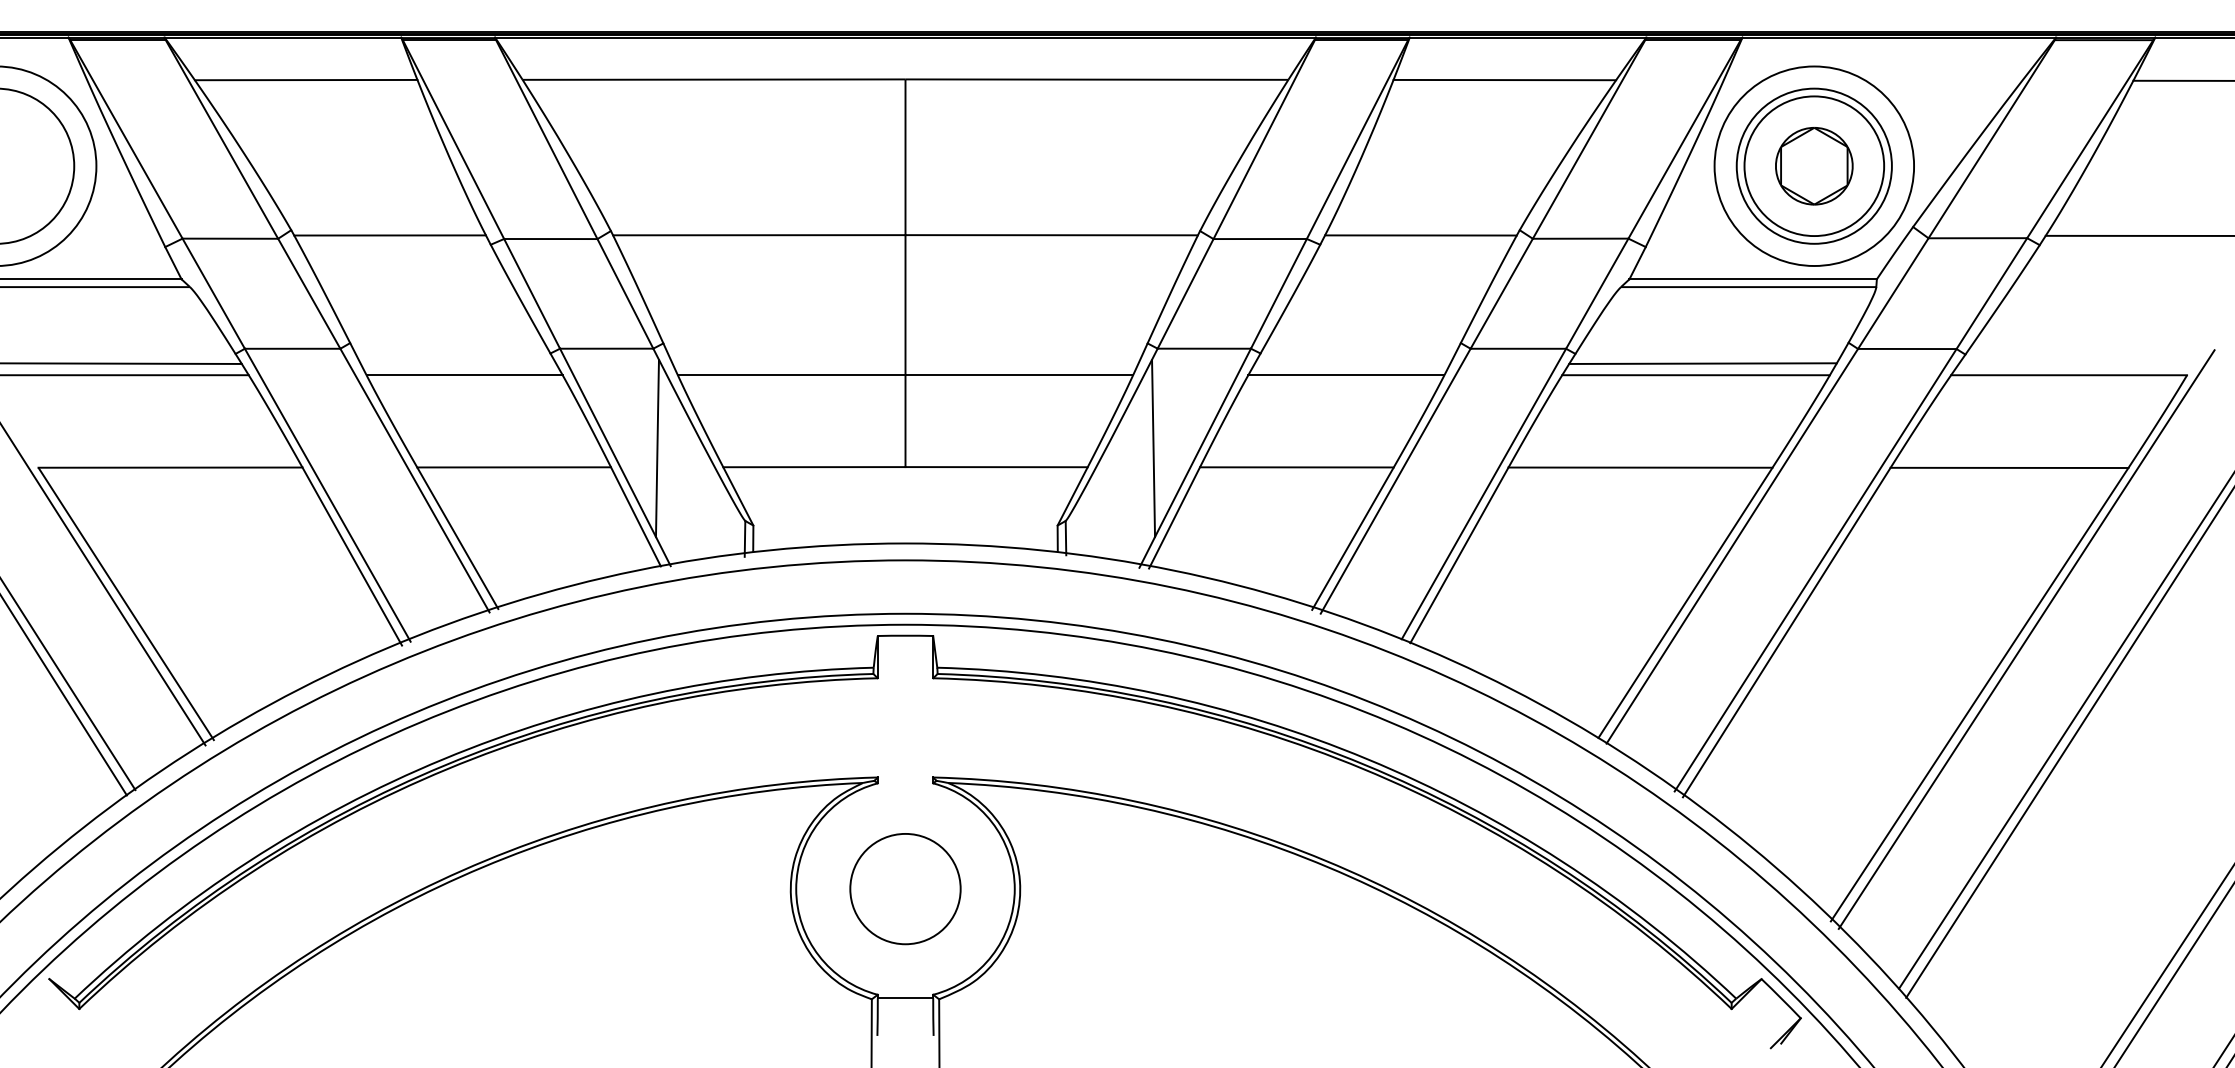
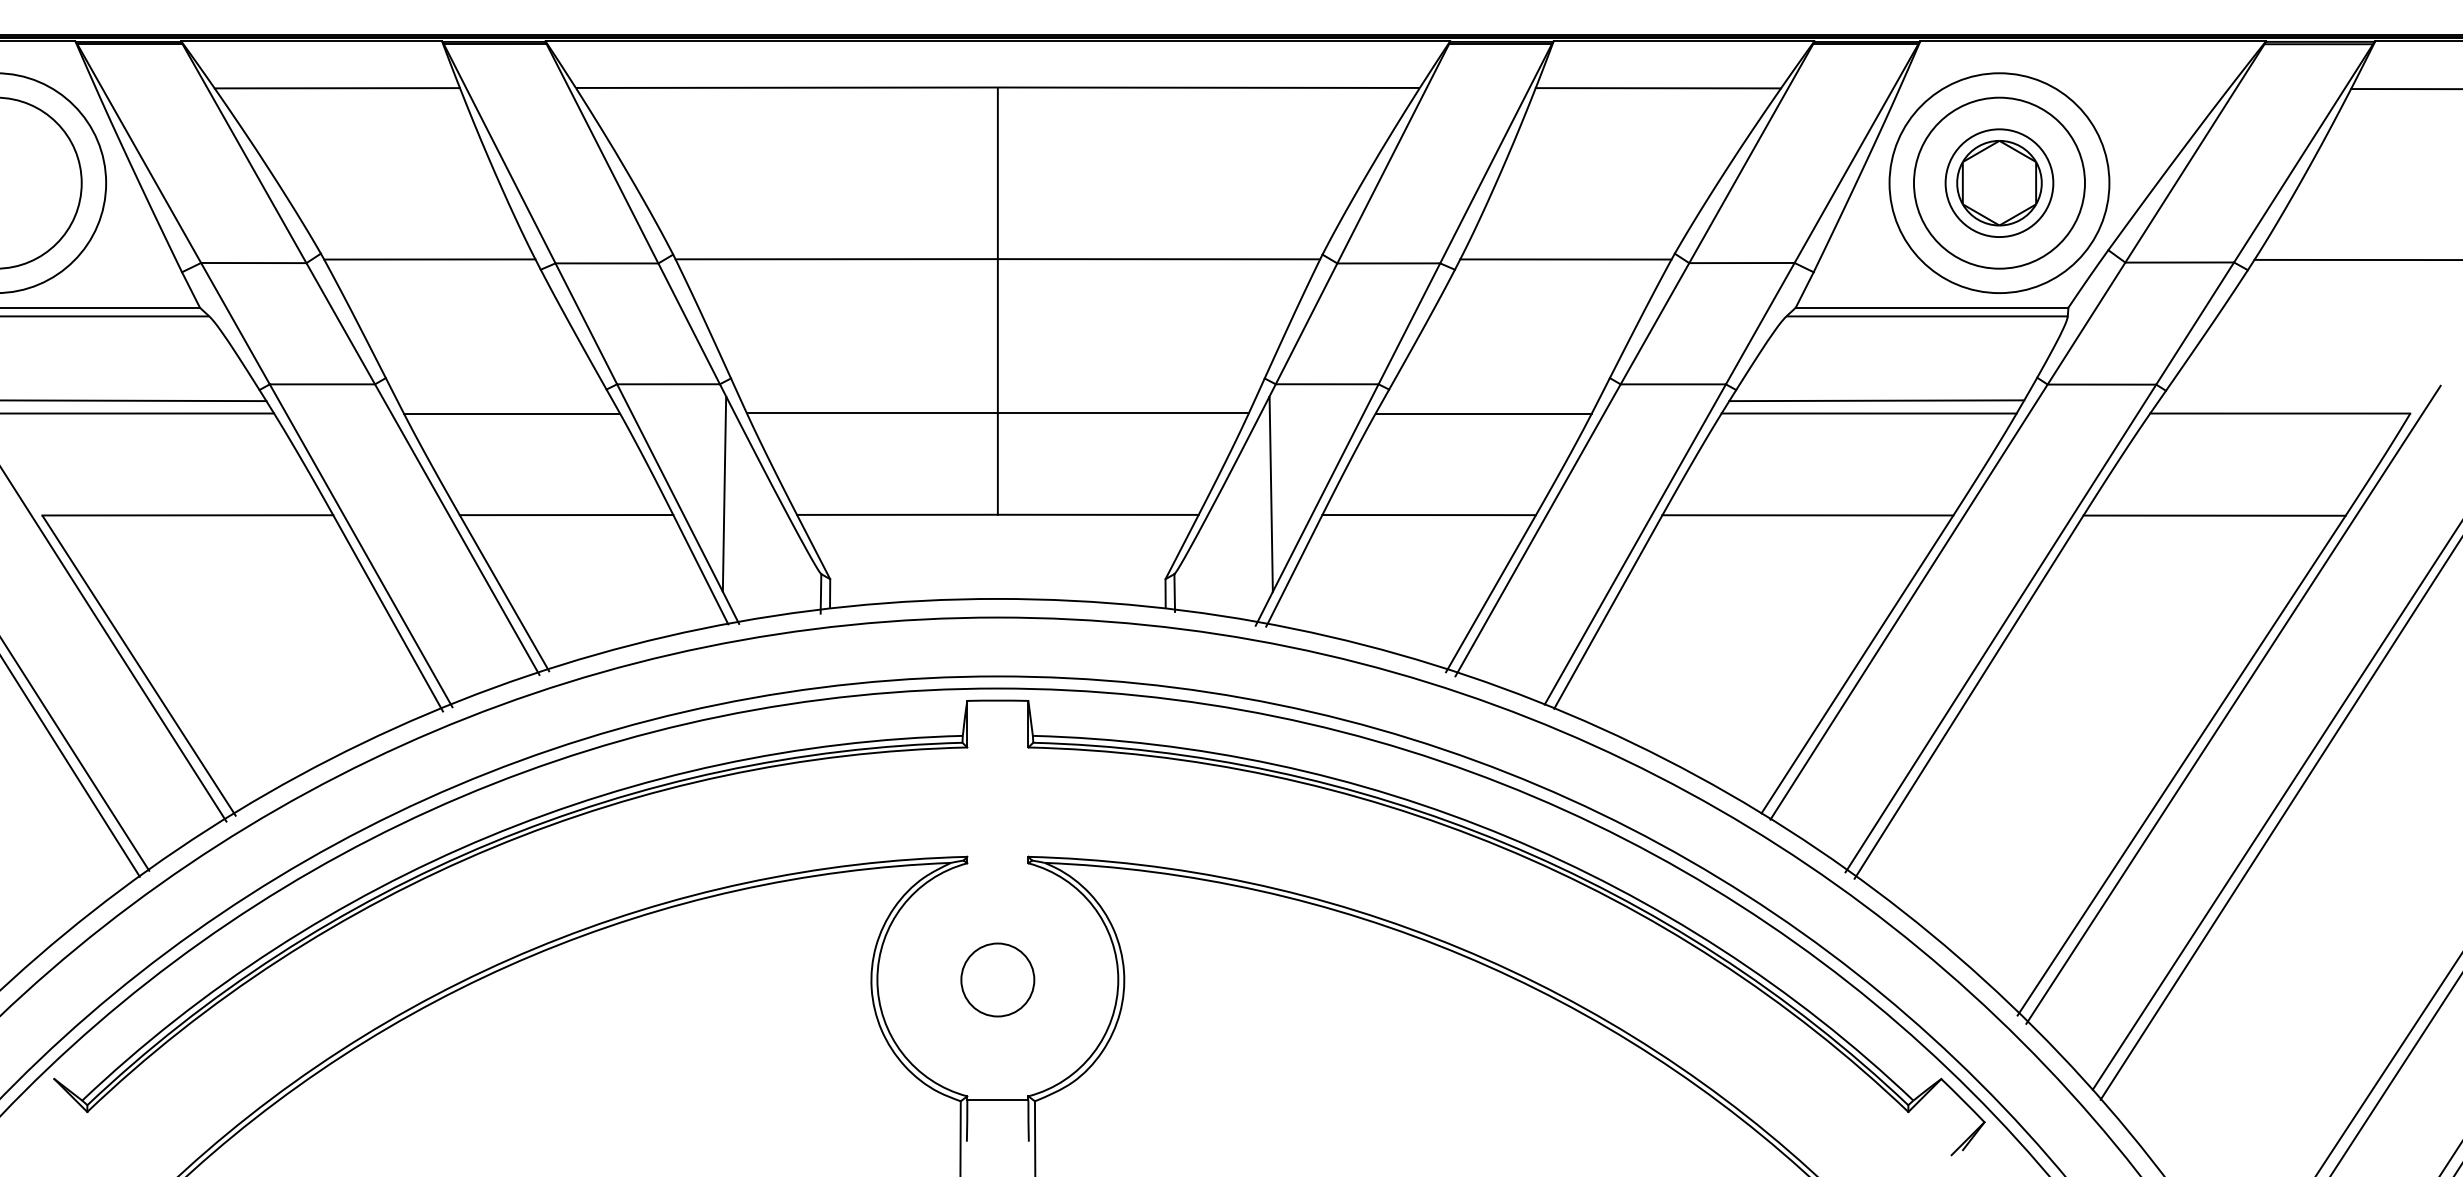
circle: (1814, 166) -> (1999, 183), size x0.7
circle: (905, 889) -> (997, 980), size x0.6

